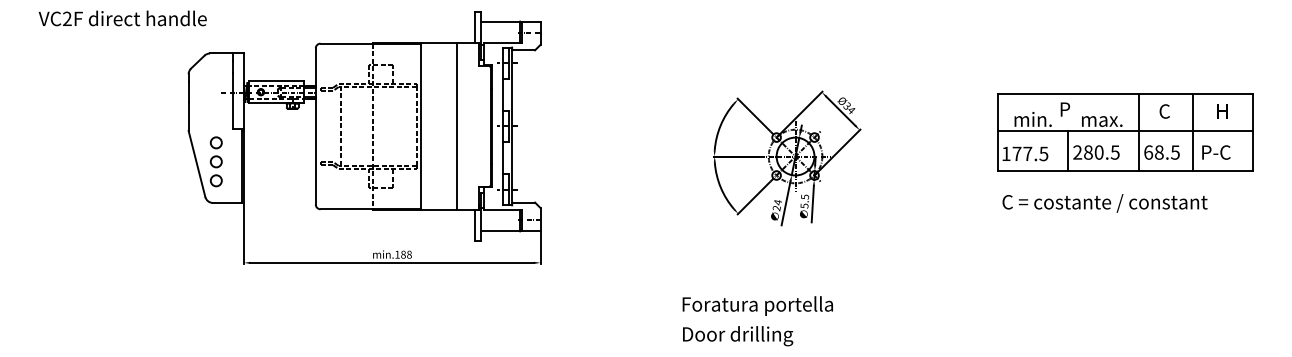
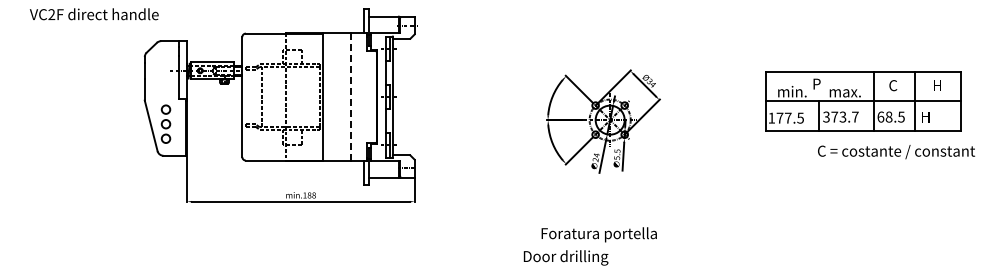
line: (456, 126) -> (350, 97), solid -> dashed
text: (1095, 151) -> (840, 116), 280.5 -> 373.7
text: (1215, 151) -> (932, 116), P-C -> H
text: (1105, 203) -> (896, 152), moved
text: (756, 305) -> (598, 234), moved

